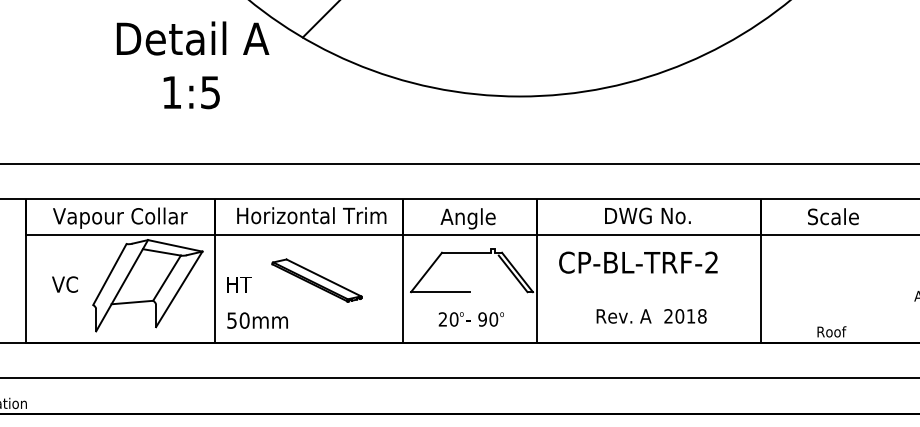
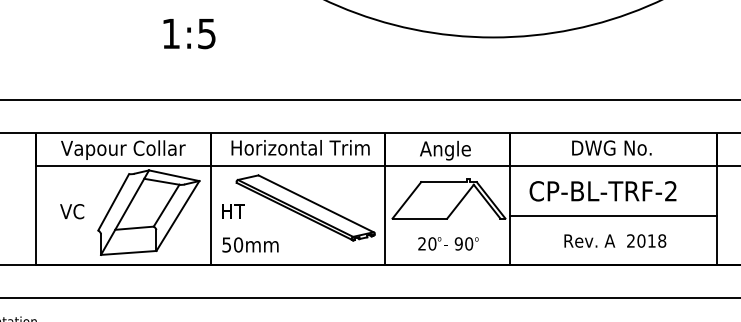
line: (484, 273) -> (460, 201), added
part: (316, 280) -> (305, 207), size x1.67
line: (649, 288) -> (613, 215), added
line: (126, 329) -> (129, 253), added

